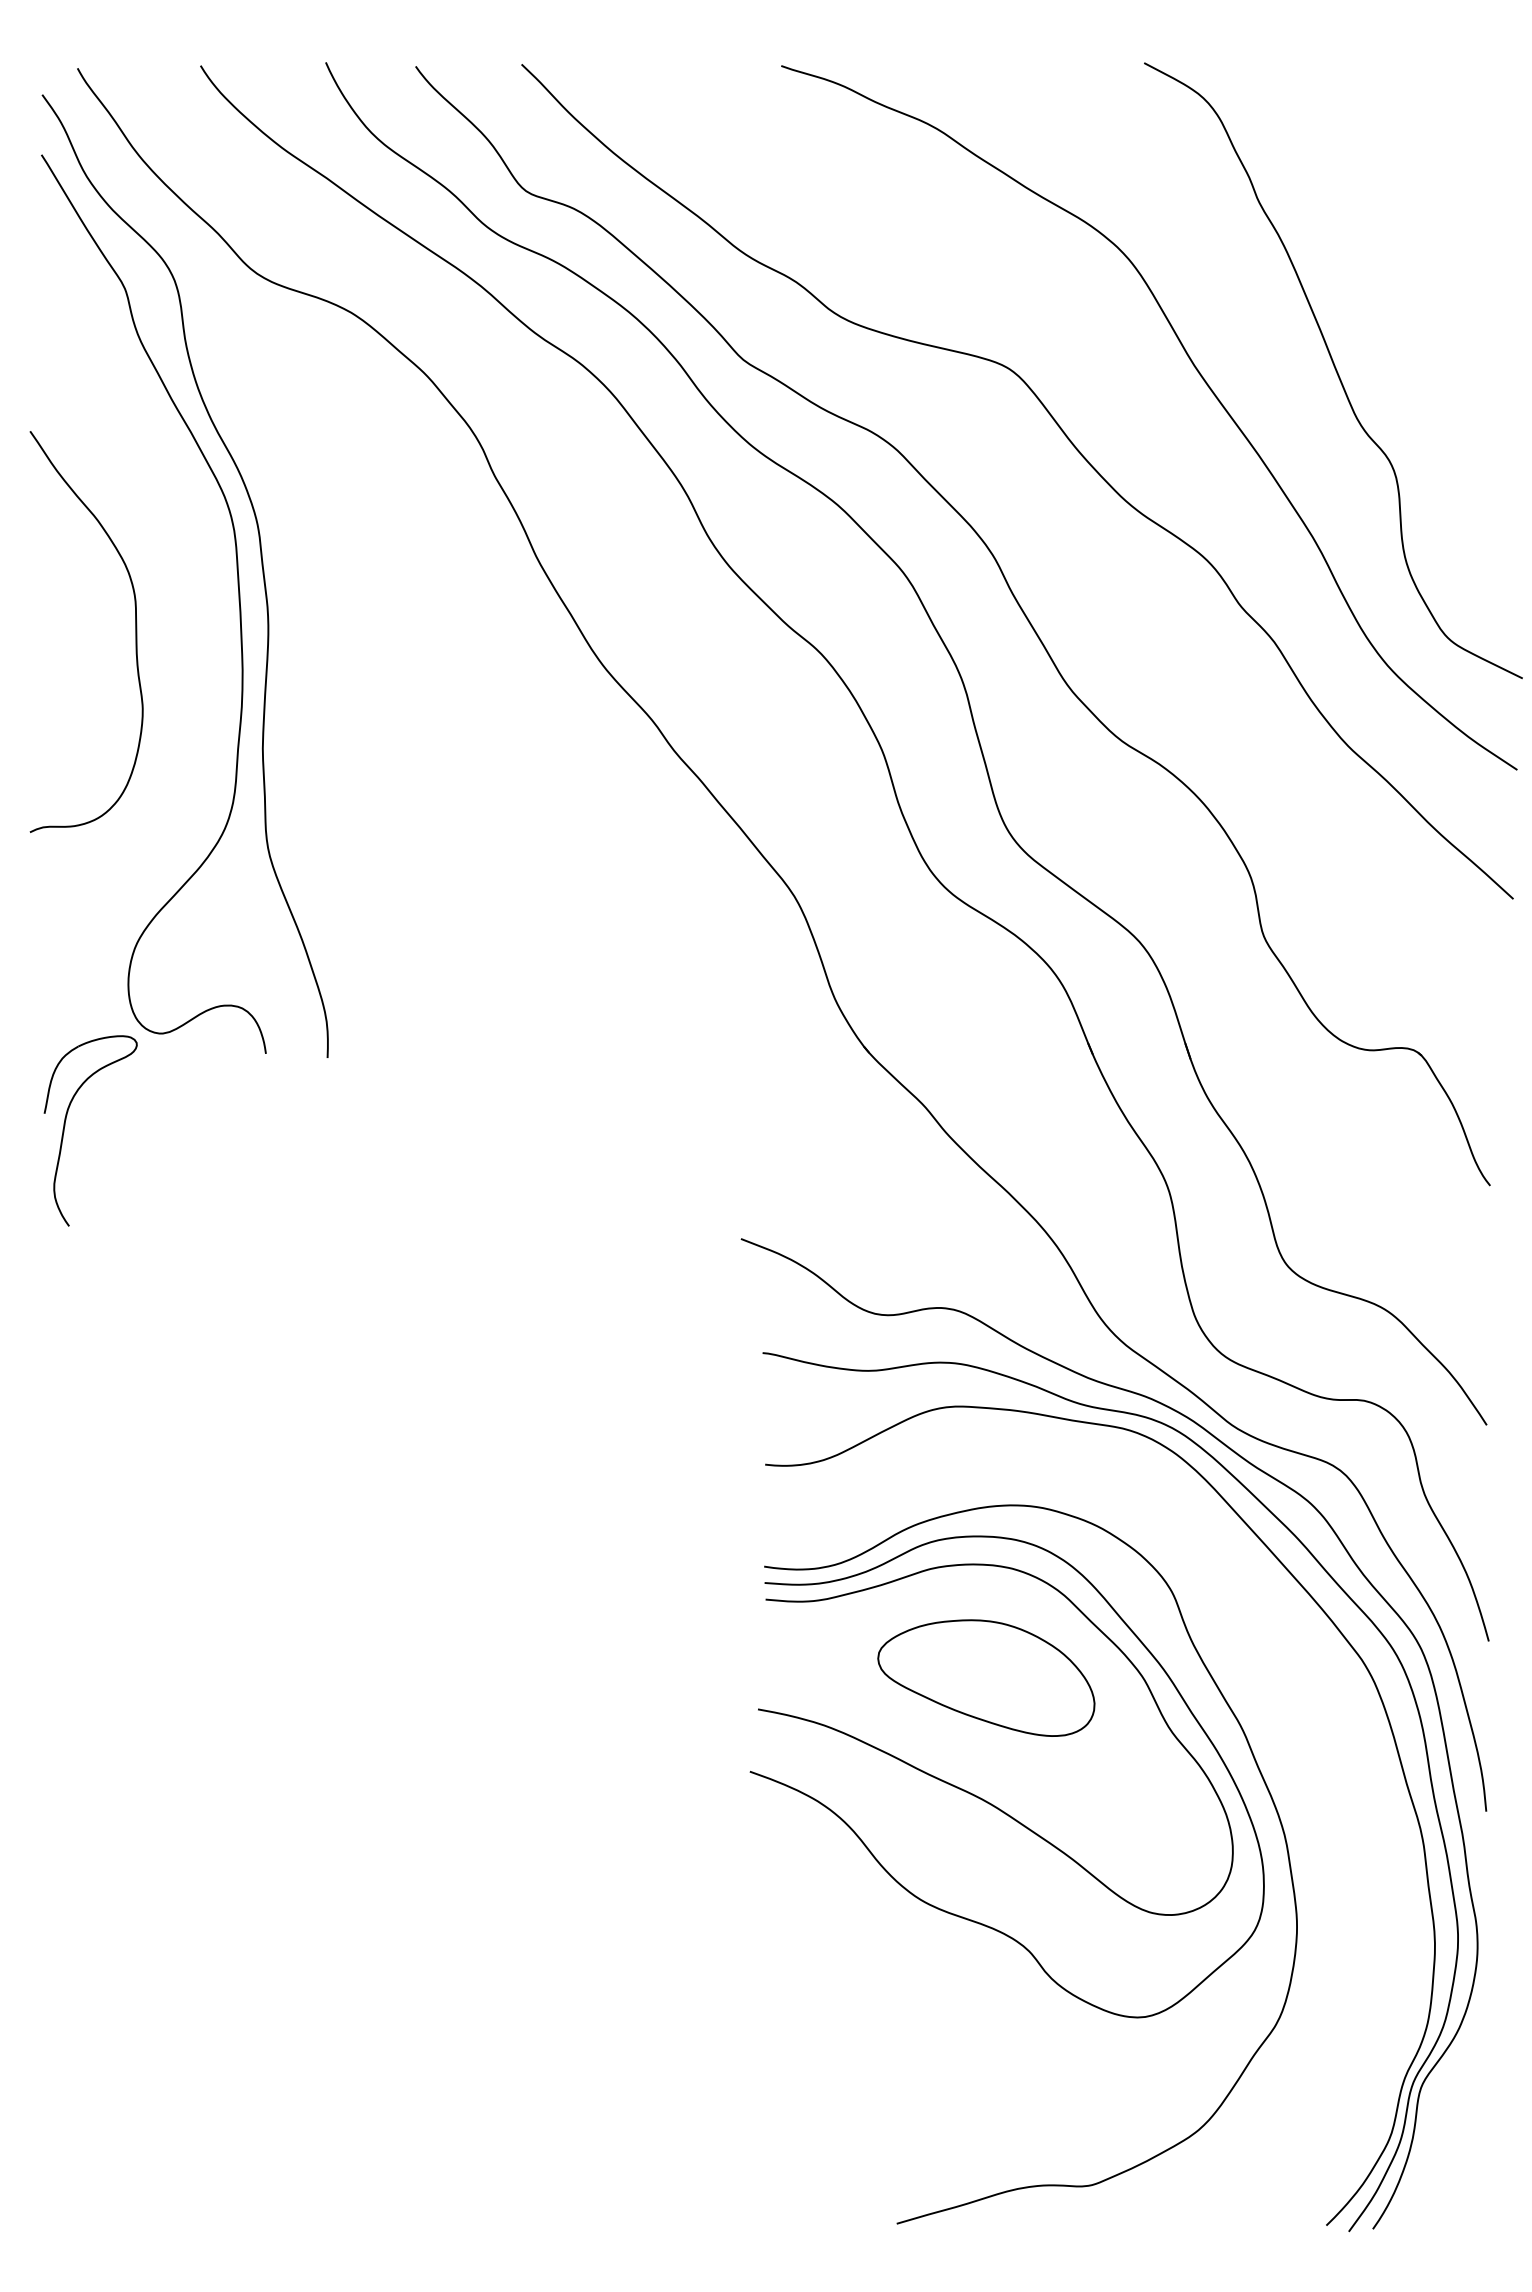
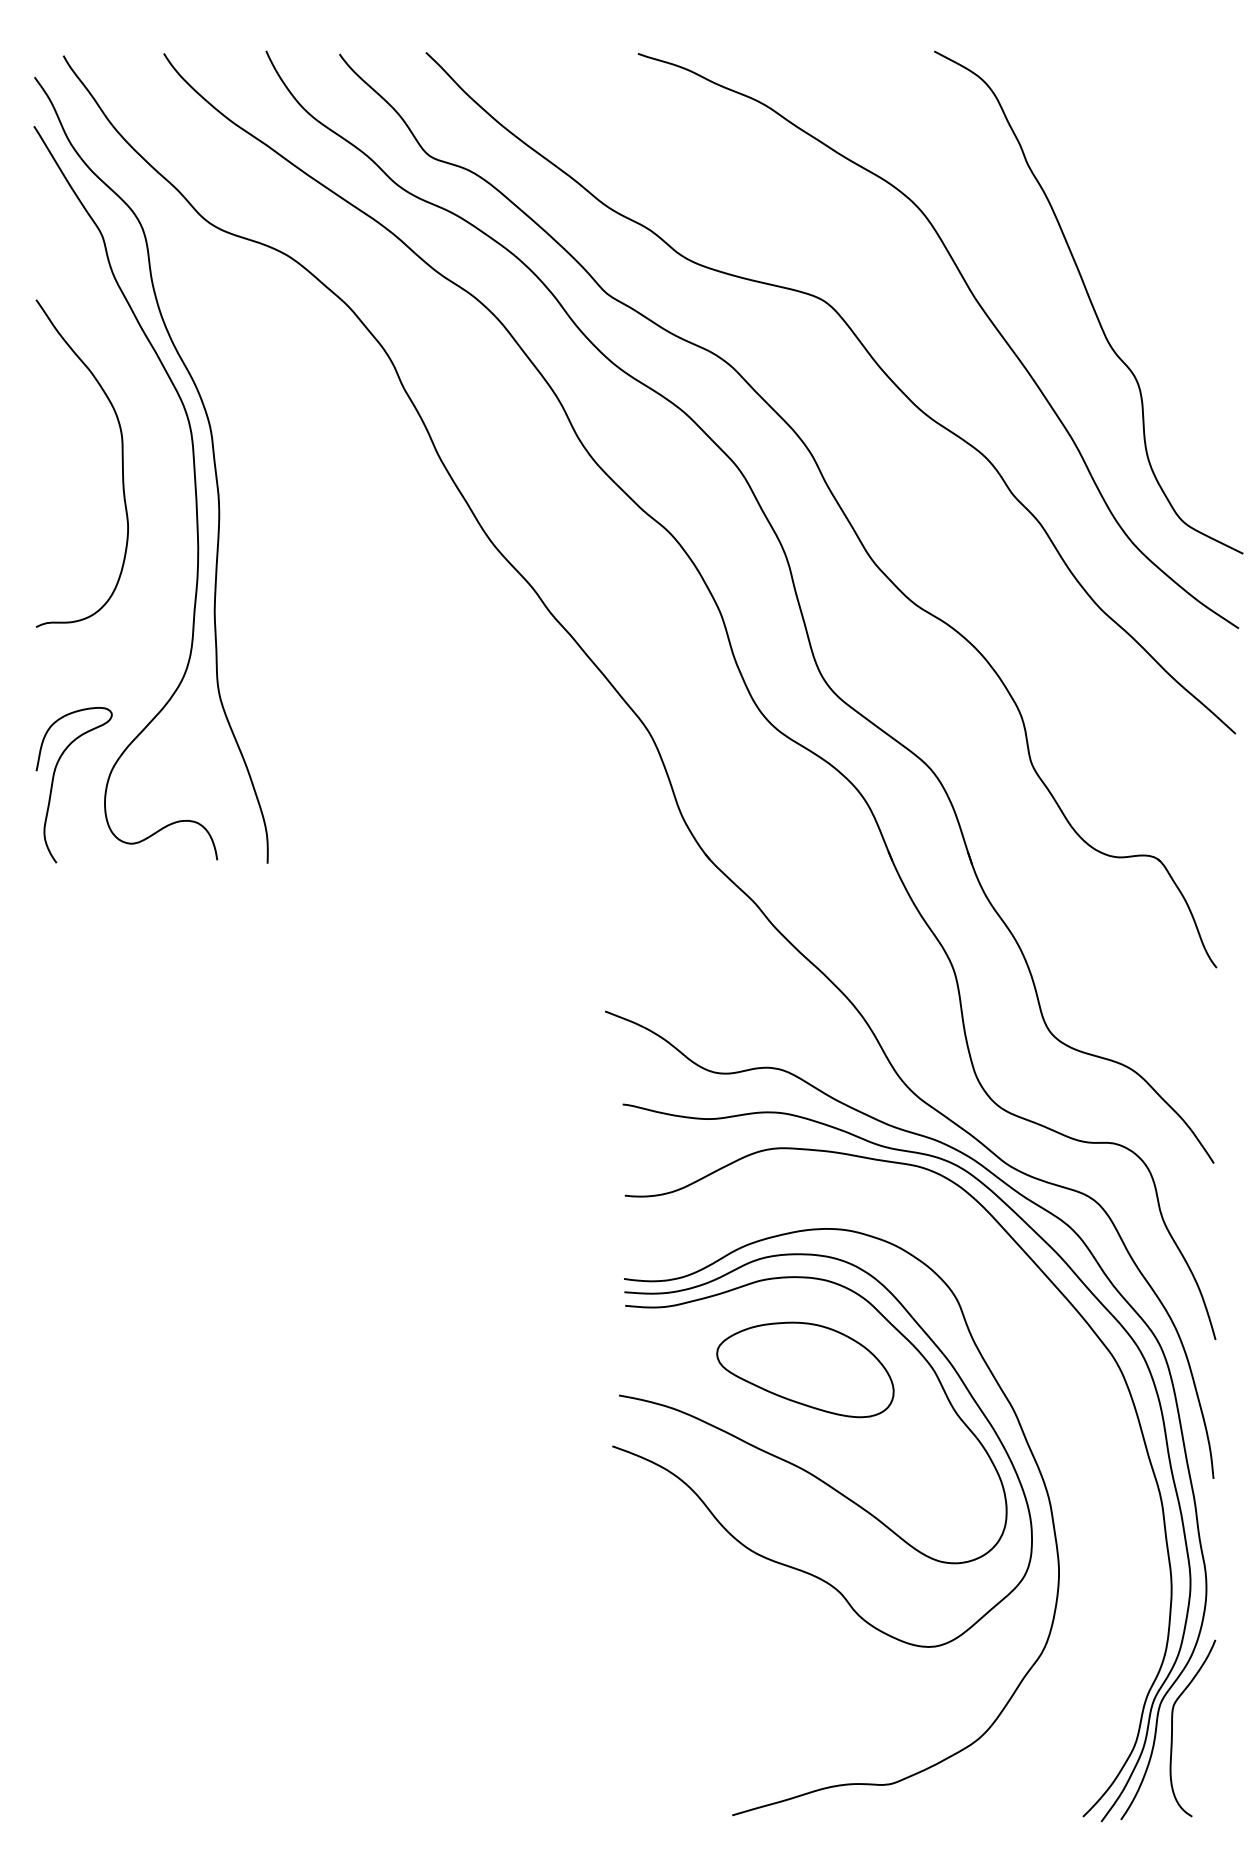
curve: (135, 631) -> (122, 463), moved
part: (65, 1126) -> (53, 781), moved
curve: (1436, 2116) -> (1172, 1727), added

